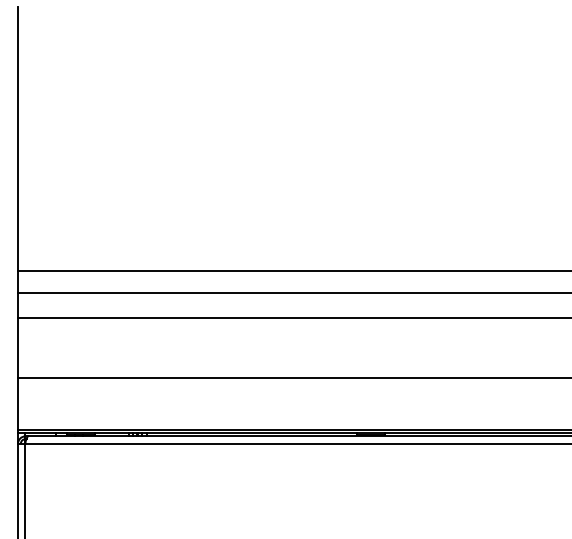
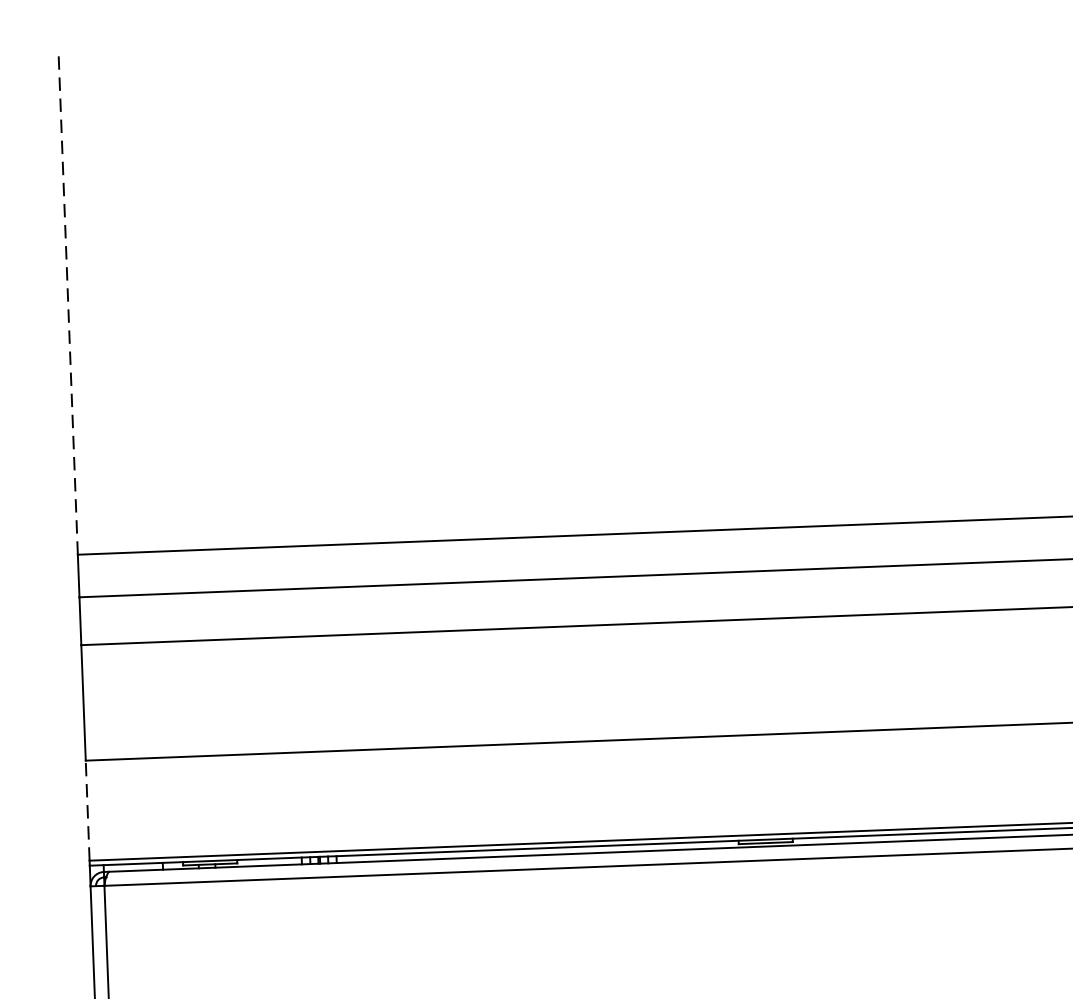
line: (18, 138) -> (68, 301), solid -> dashed
line: (18, 403) -> (88, 809), solid -> dashed

